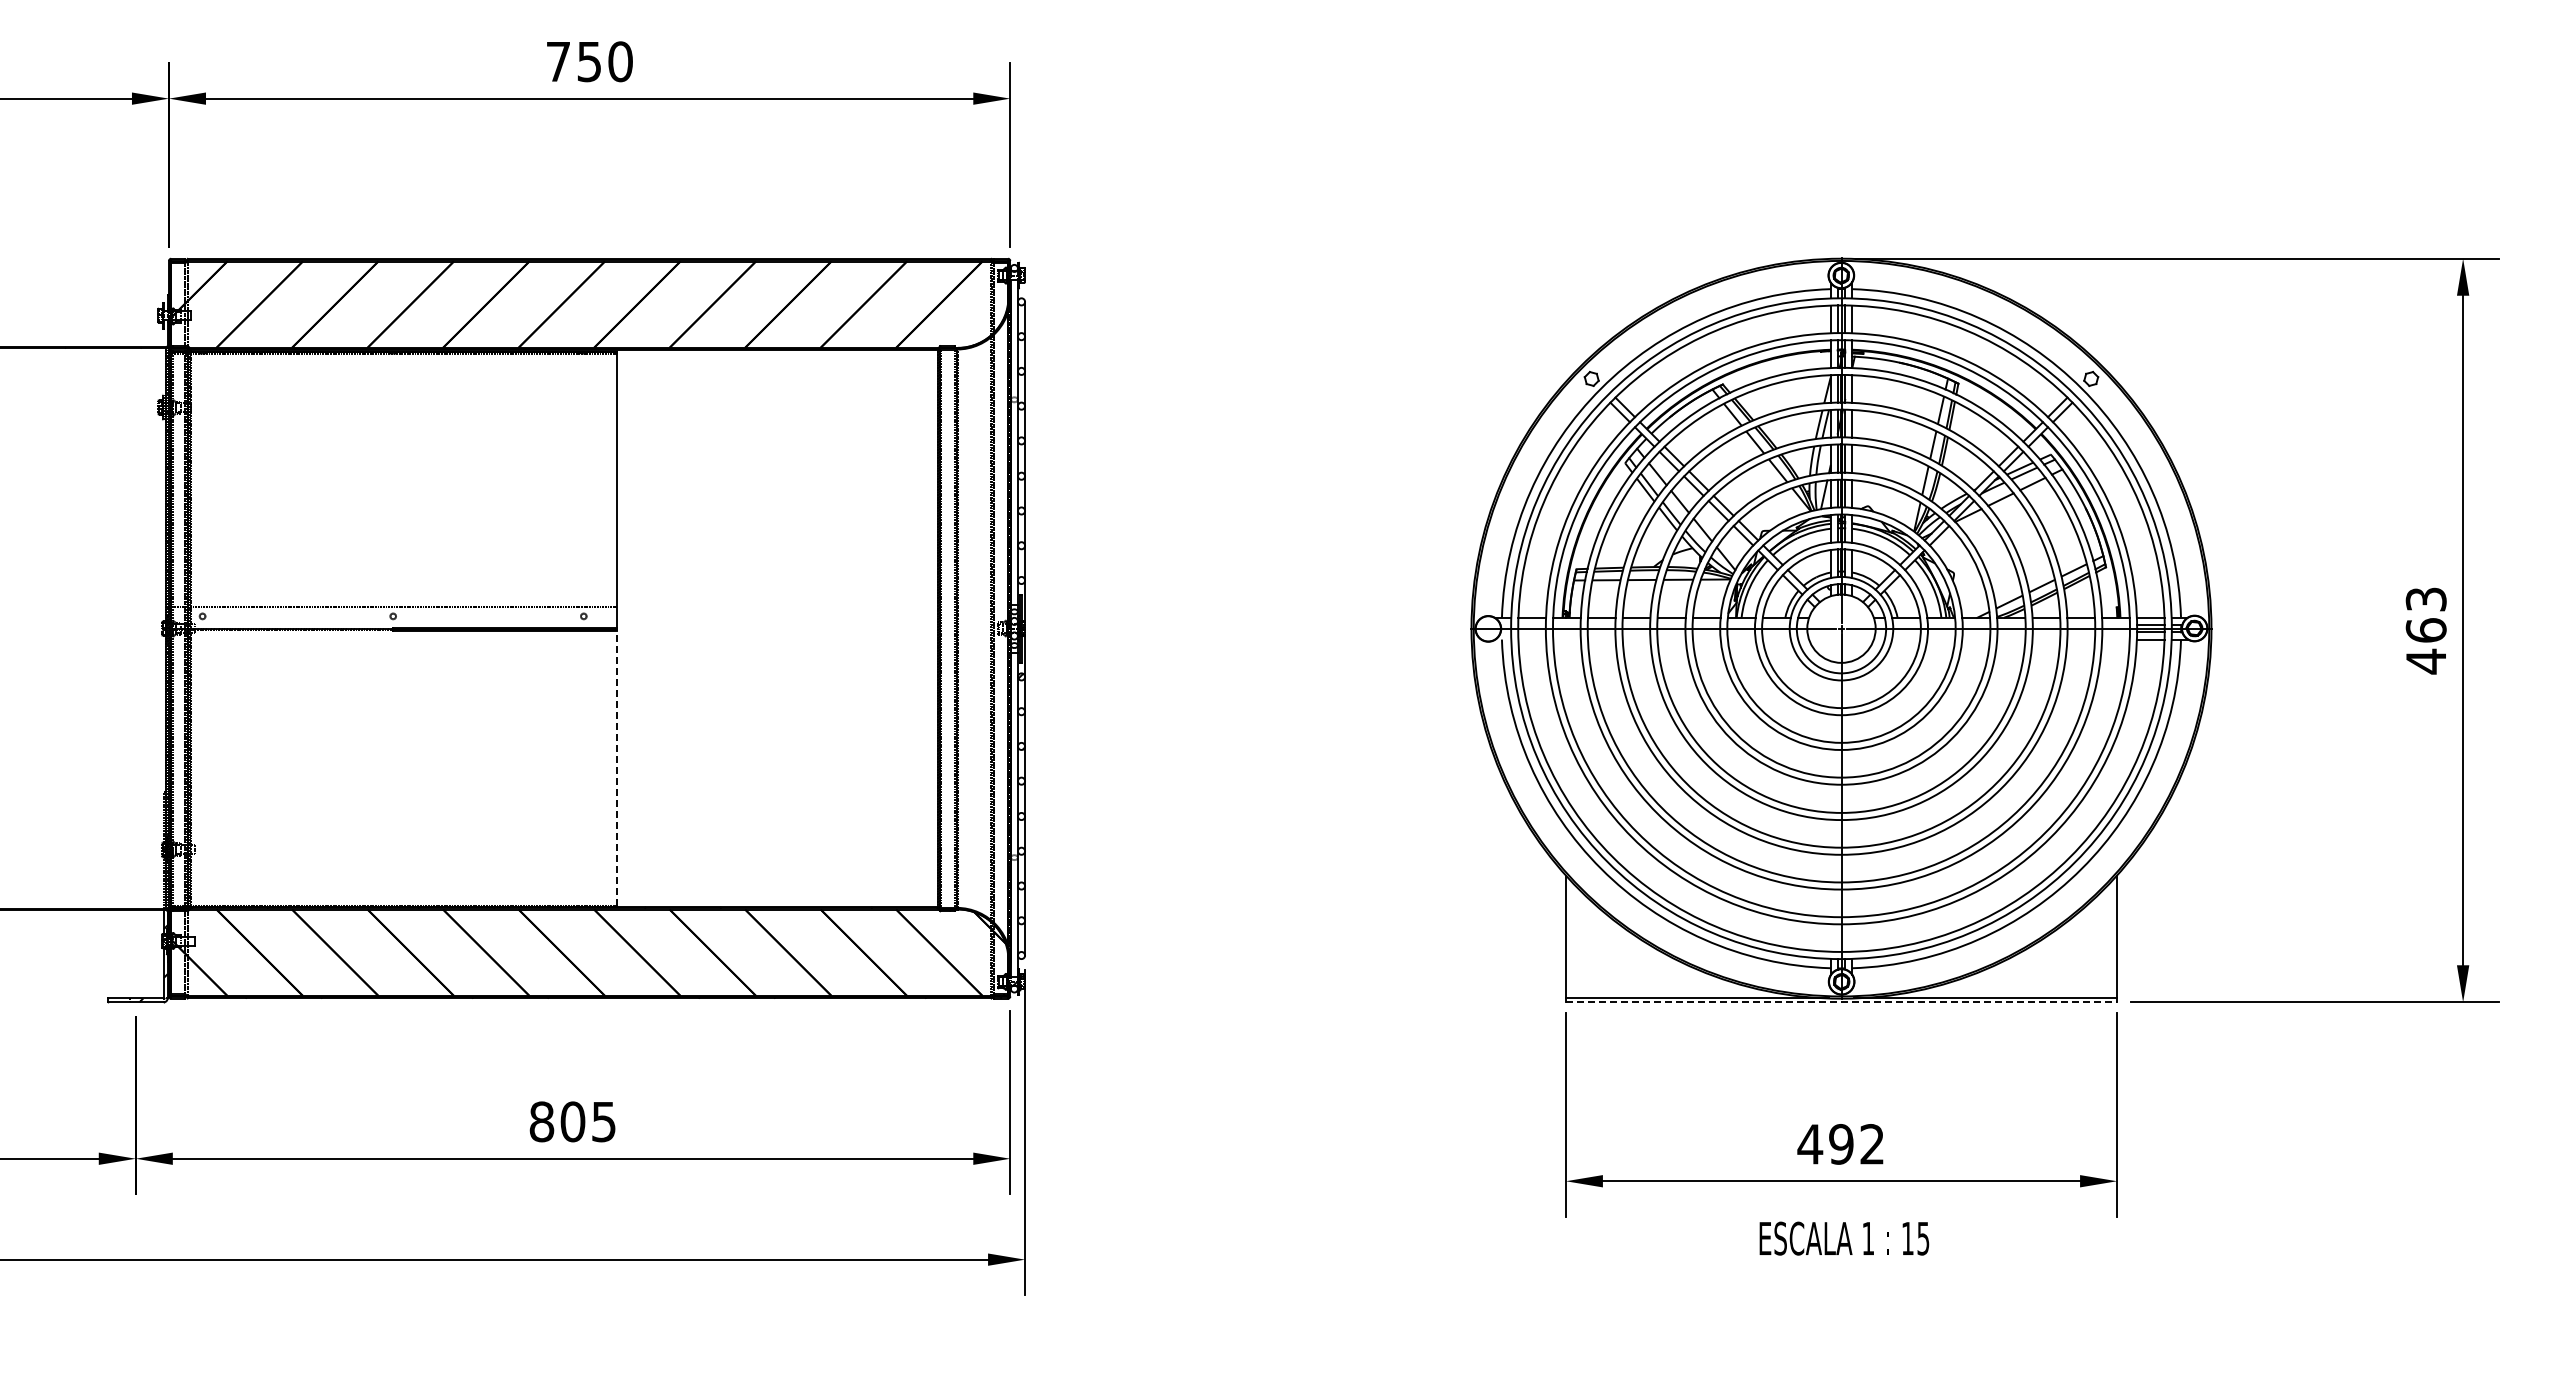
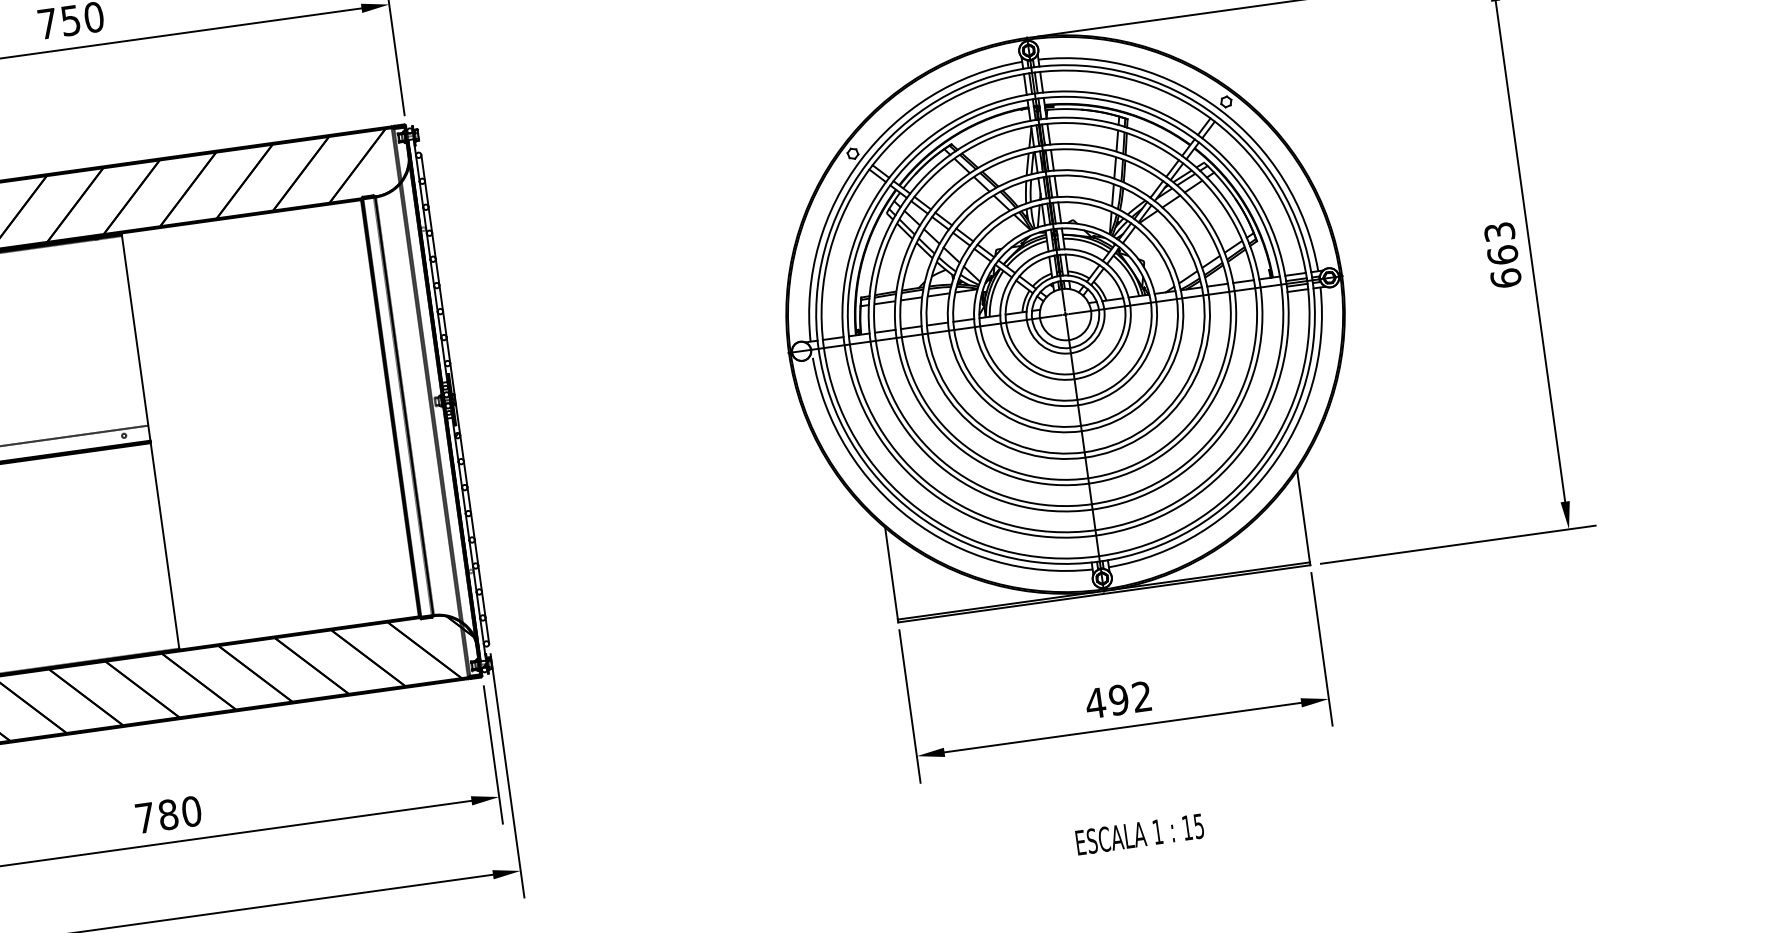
text: (2425, 661) -> (1505, 278), 463 -> 663
line: (617, 767) -> (164, 545), dashed -> solid
line: (1841, 1002) -> (1104, 593), dashed -> solid
text: (572, 1121) -> (168, 814), 805 -> 780
text: (1844, 1238) -> (1139, 834), moved

